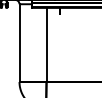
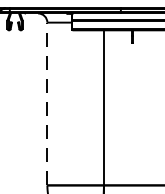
line: (19, 43) -> (47, 104), solid -> dashed

